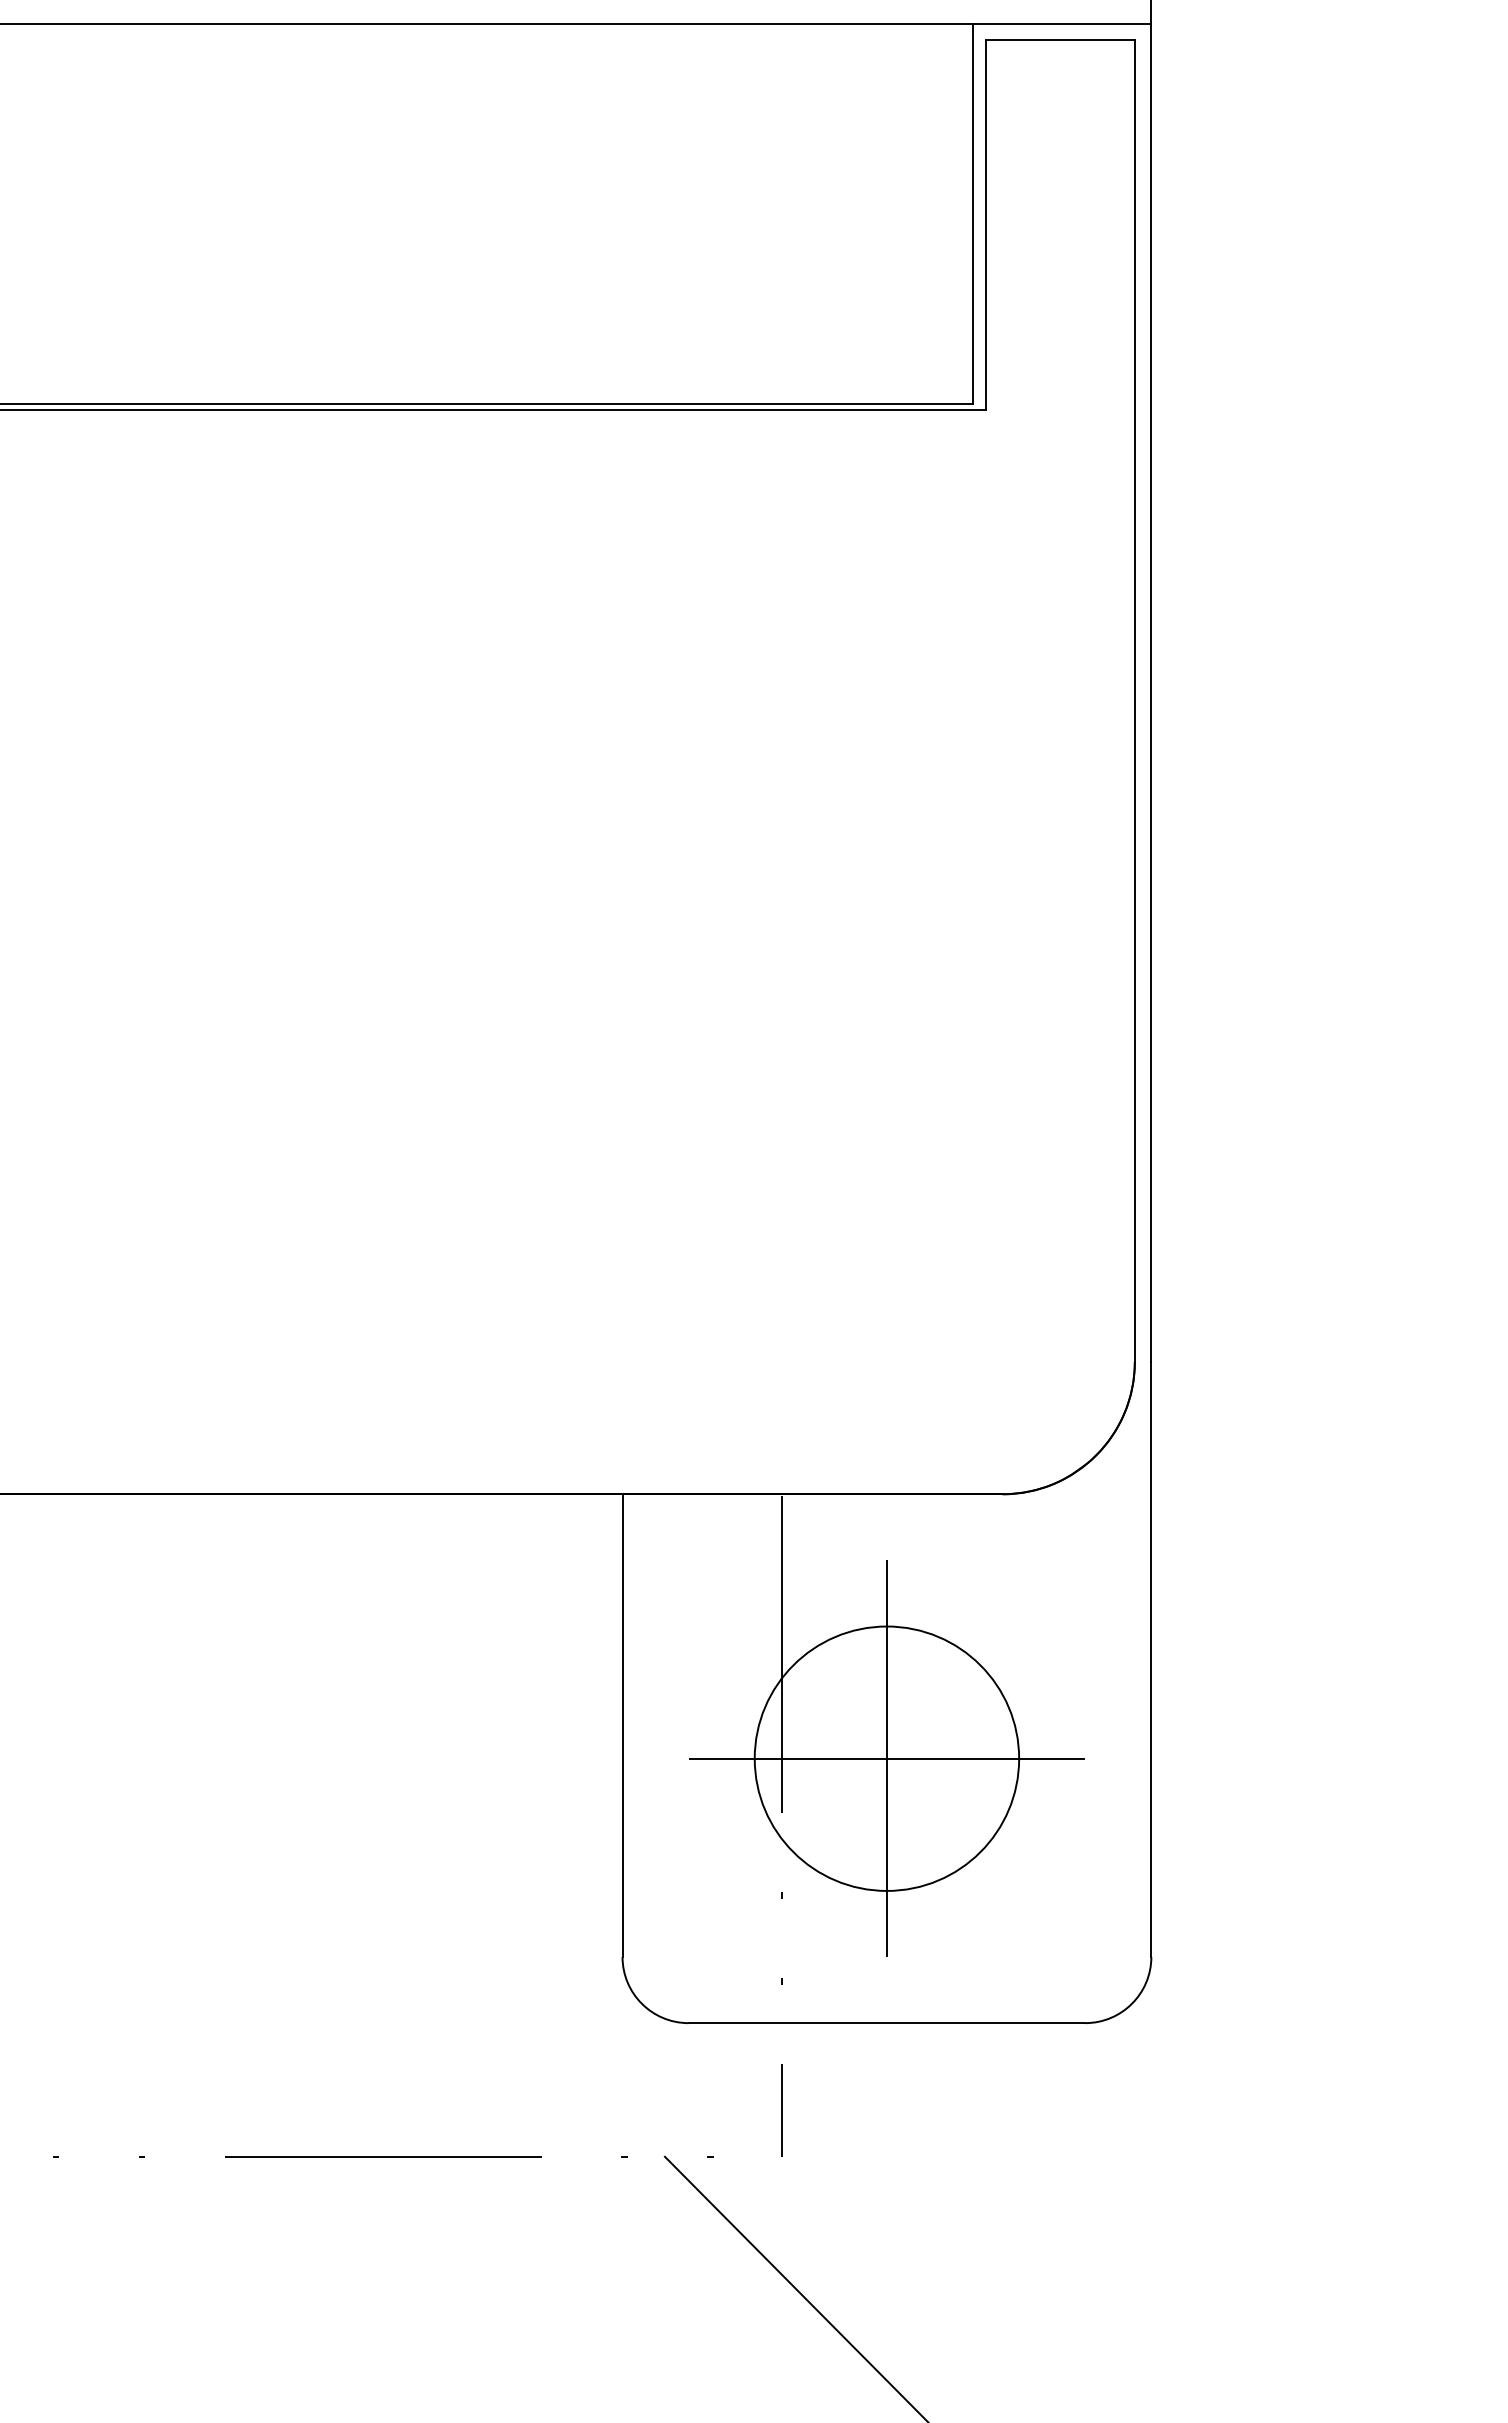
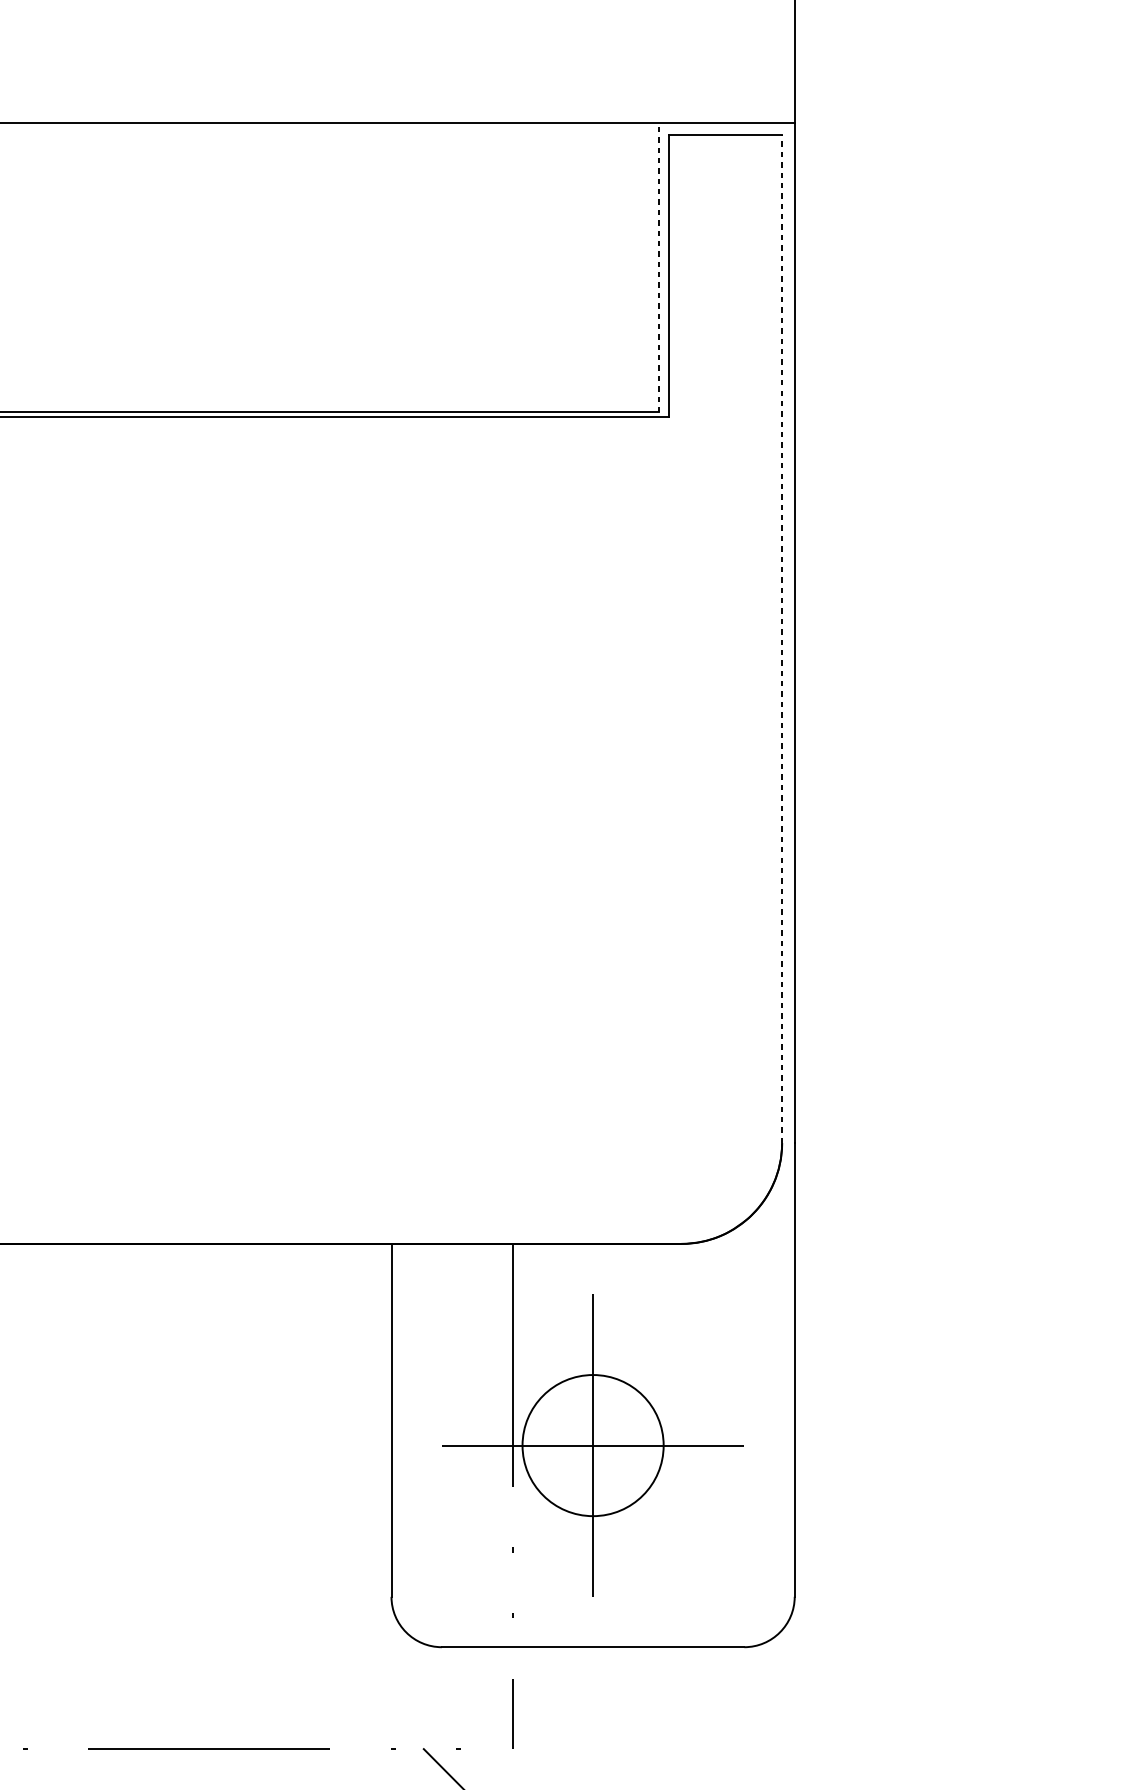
line: (972, 213) -> (658, 267), solid -> dashed
line: (1134, 701) -> (781, 639), solid -> dashed
circle: (886, 1758) -> (592, 1445), size x0.7

